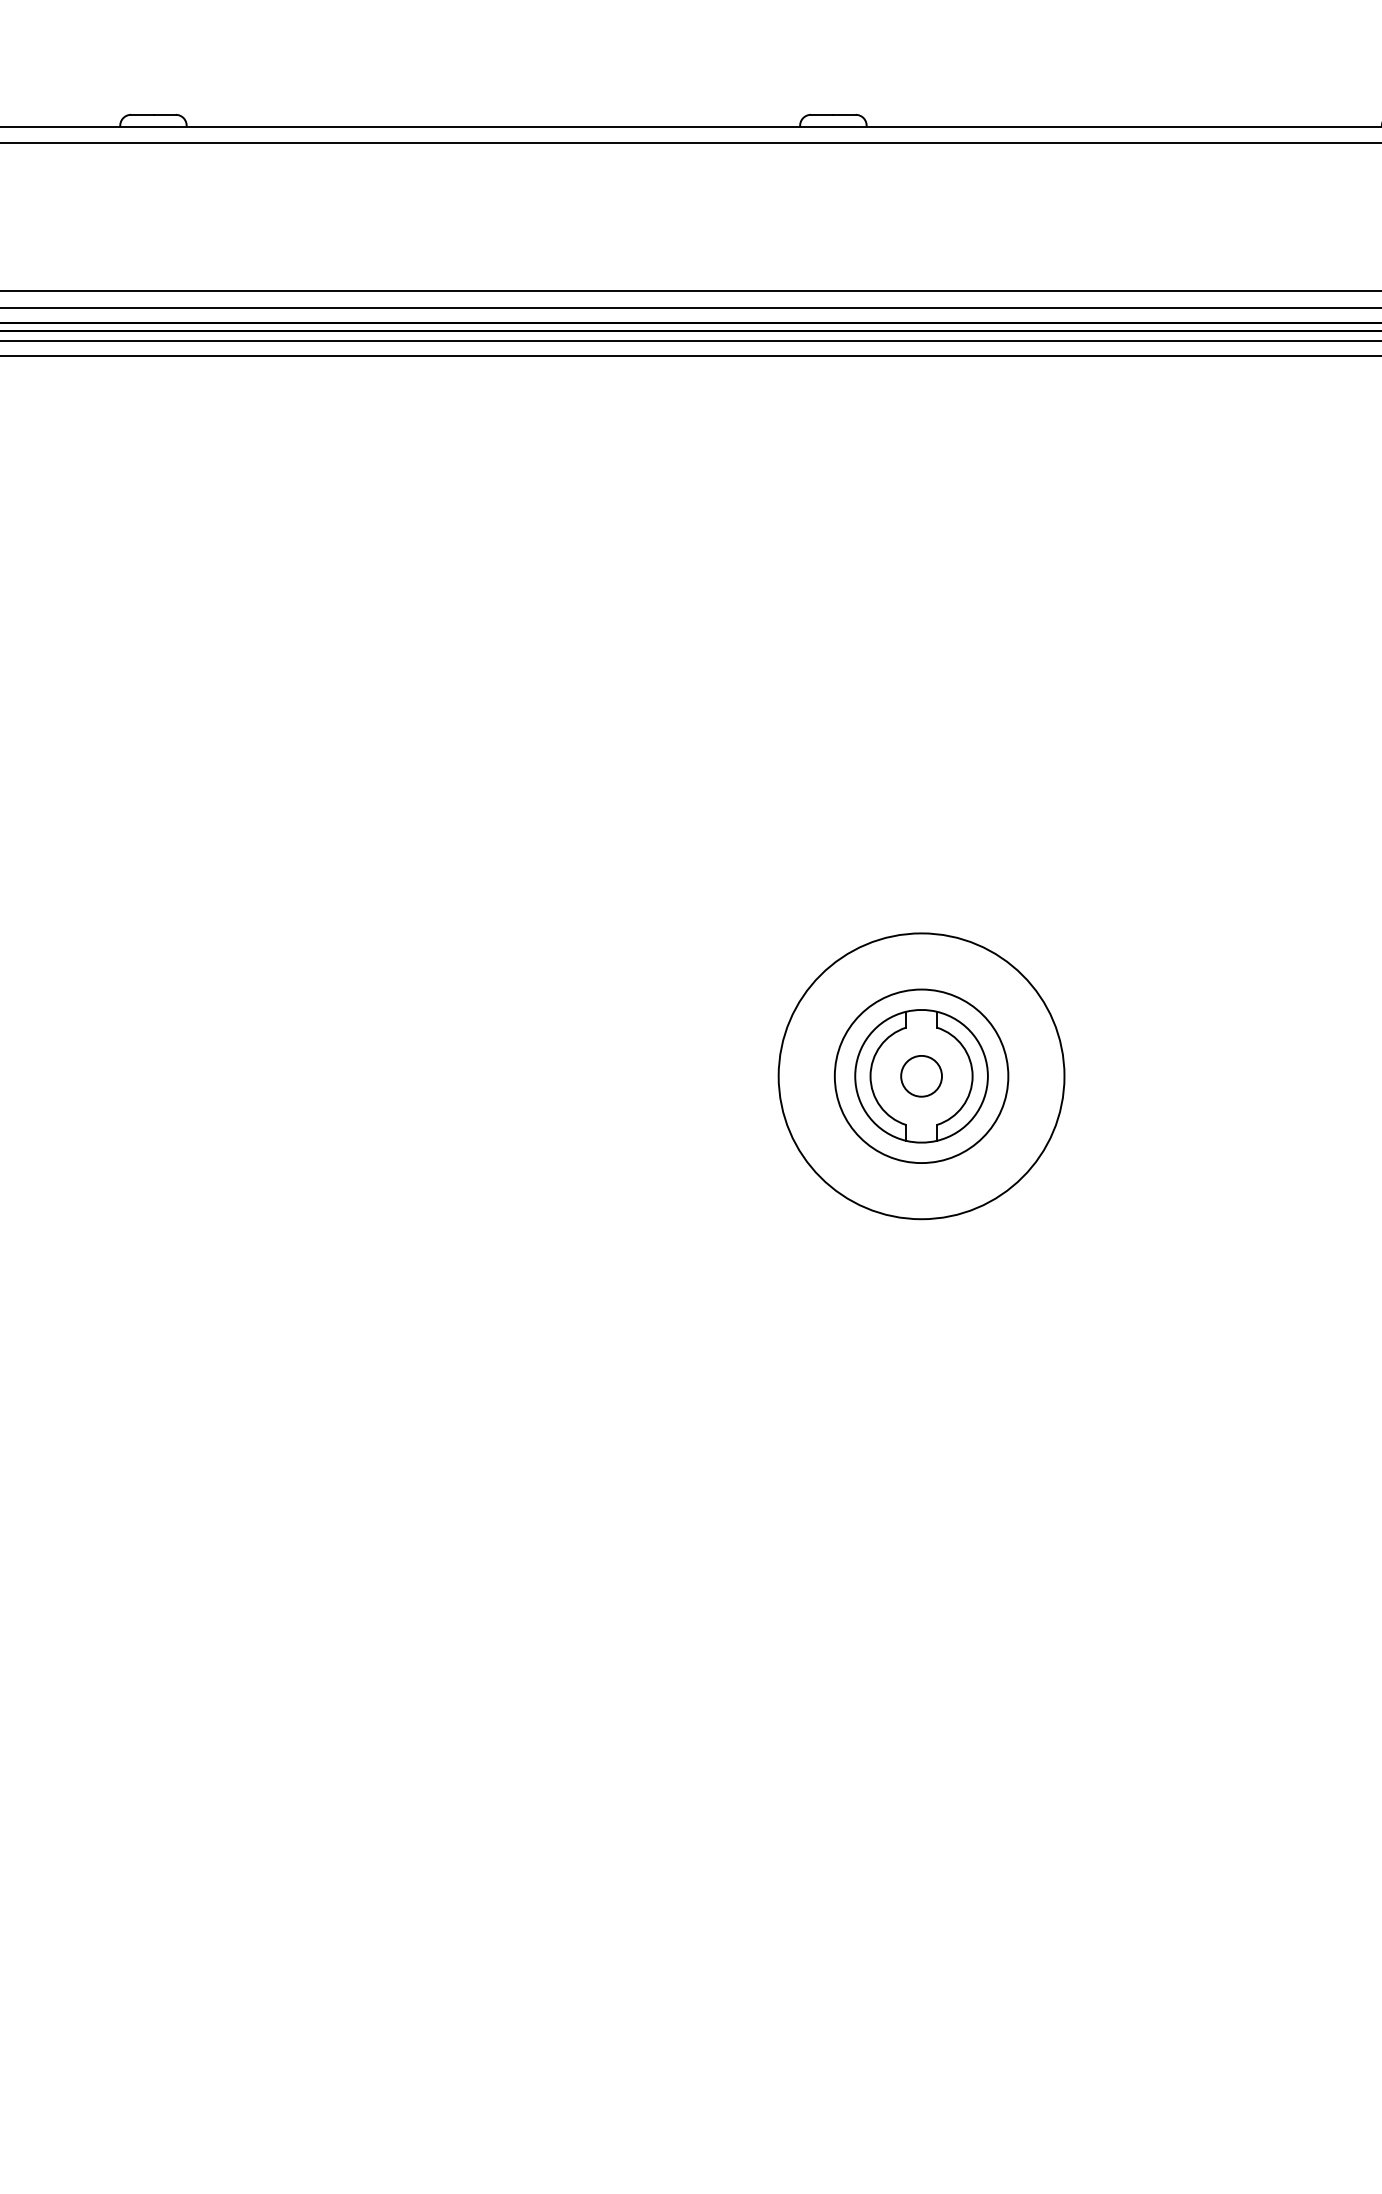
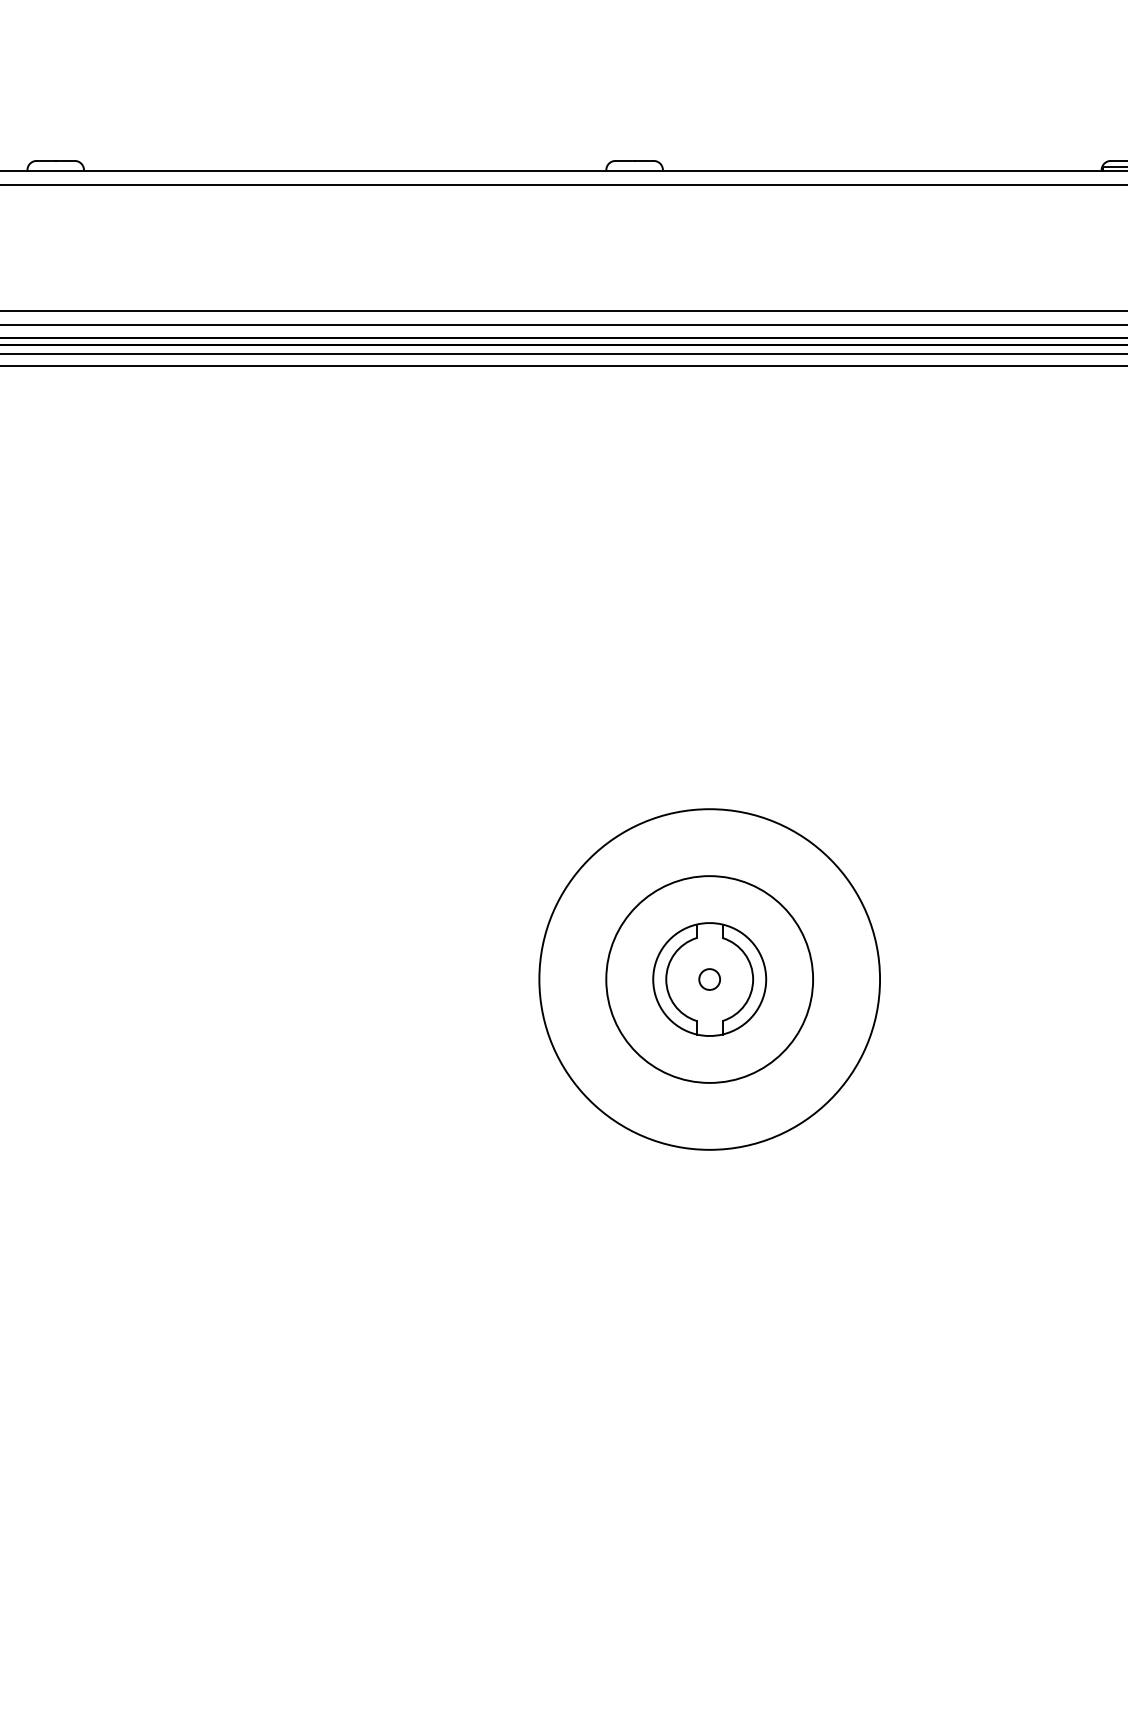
circle: (921, 1075) -> (709, 978), size x0.6
circle: (921, 1076) -> (709, 979), size x1.4
circle: (921, 1076) -> (709, 979), size x1.4

